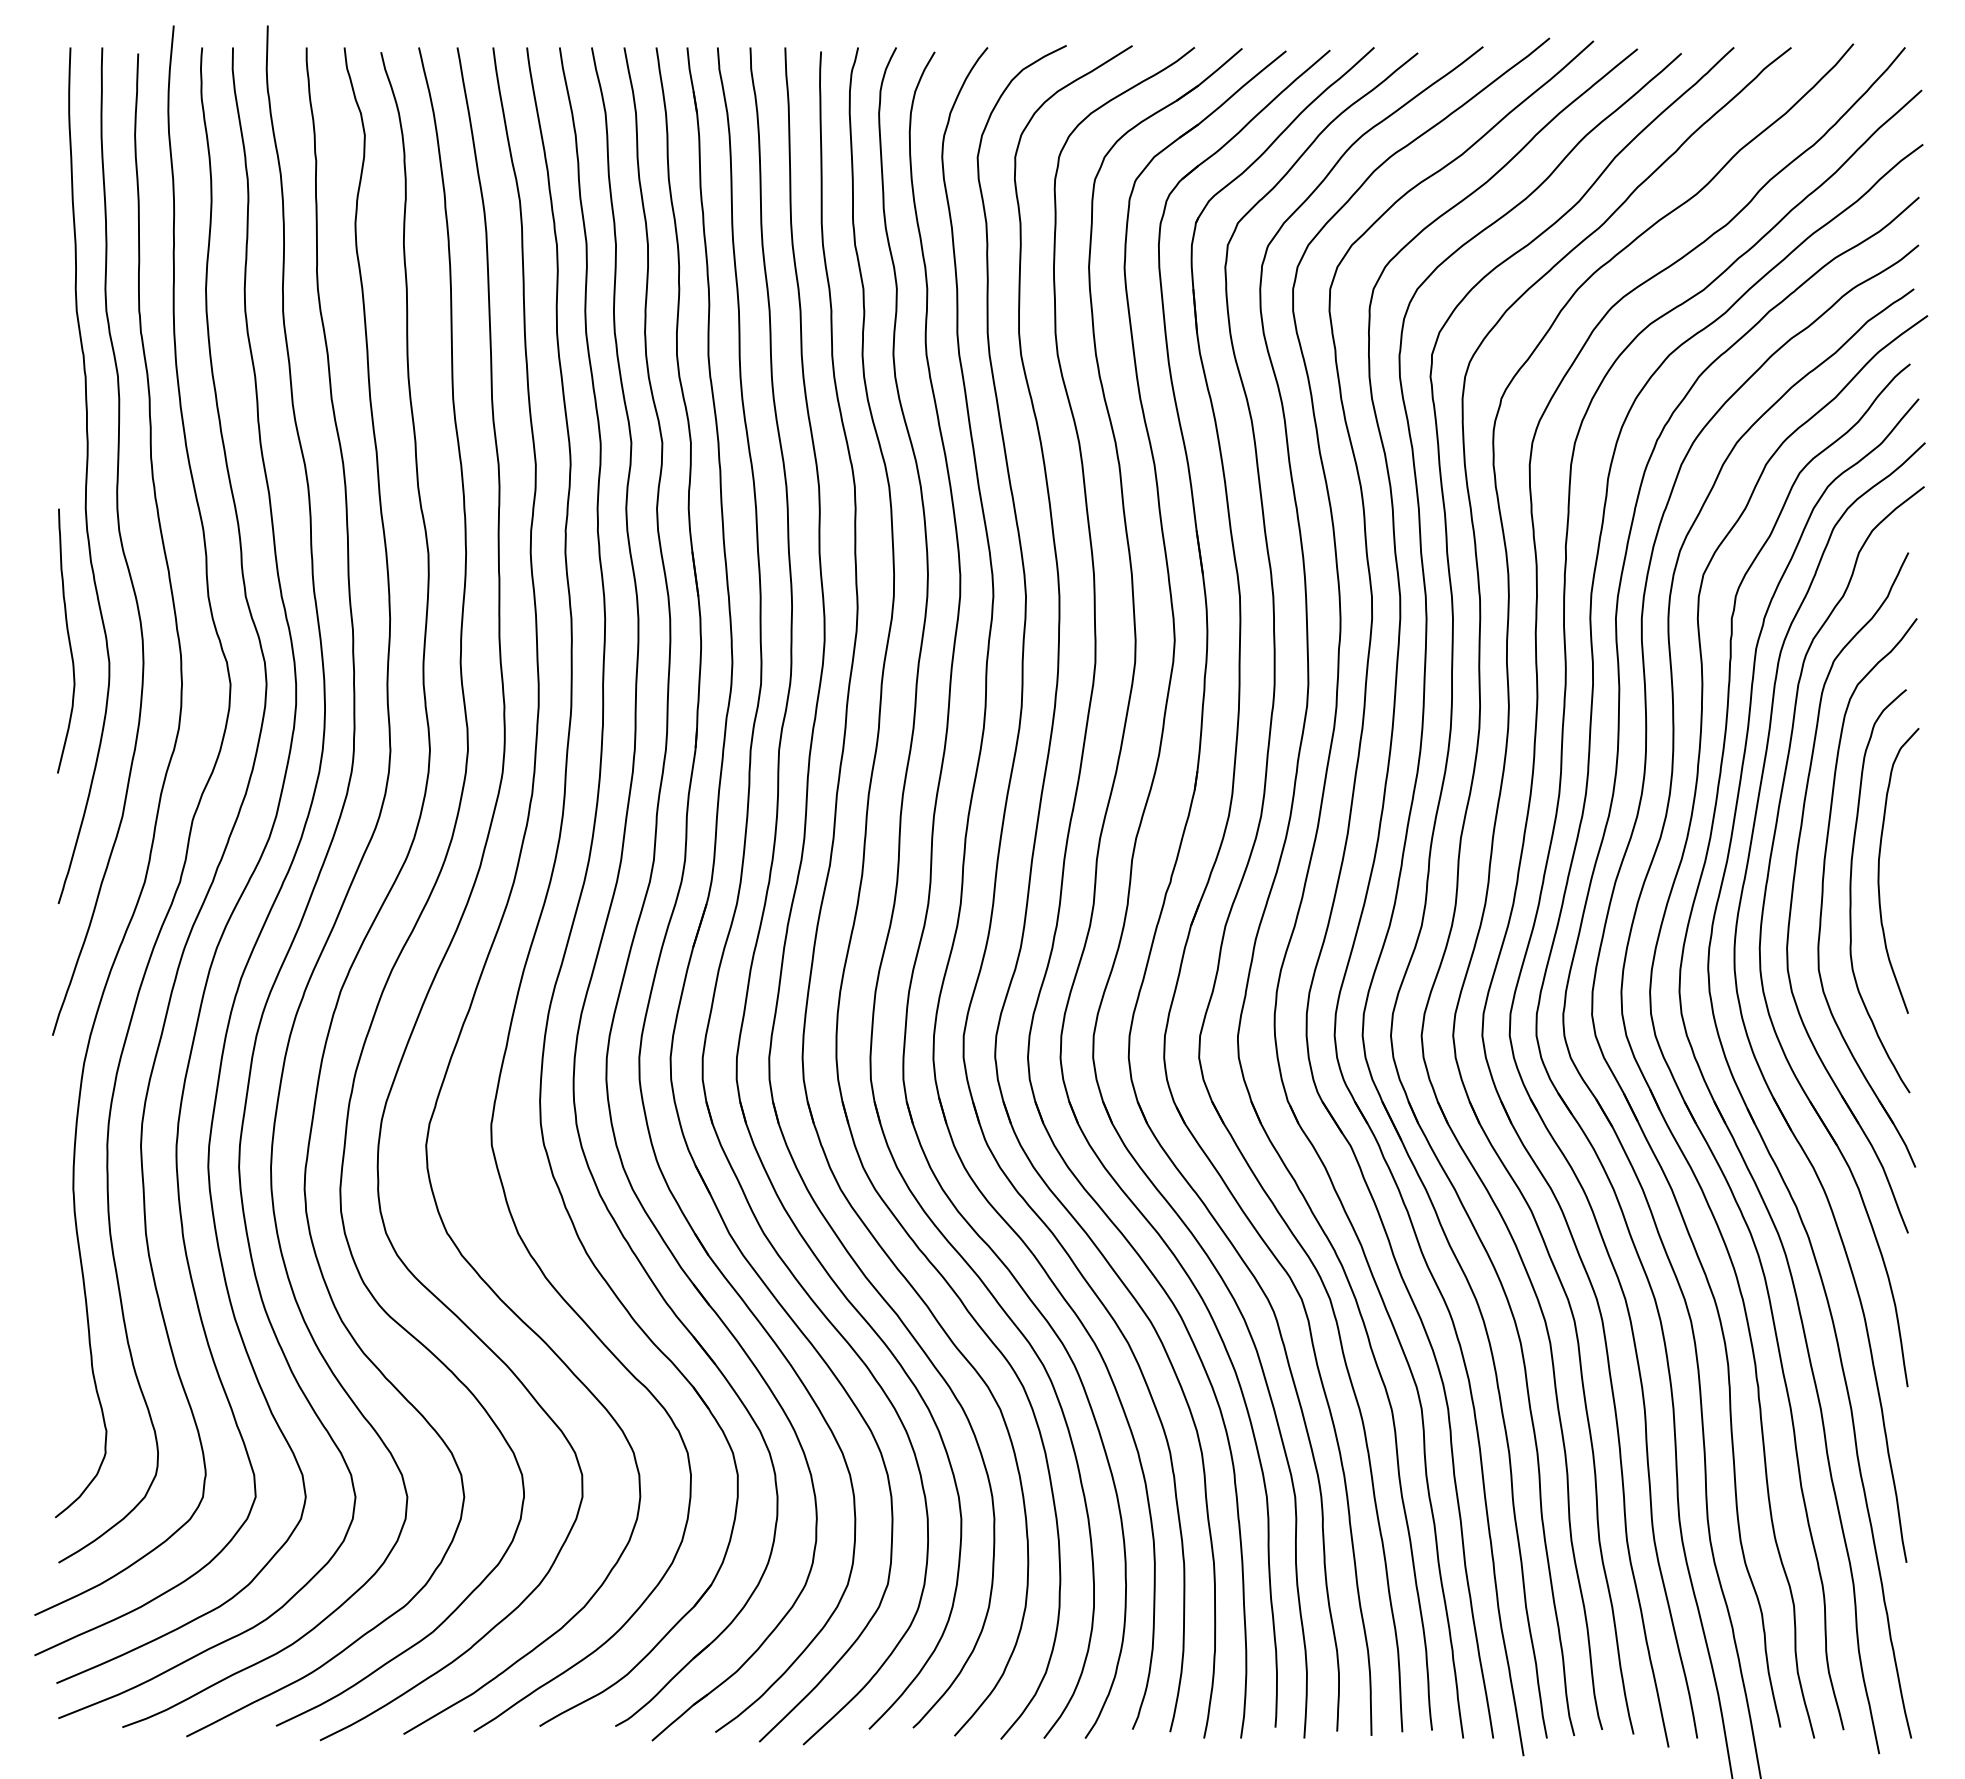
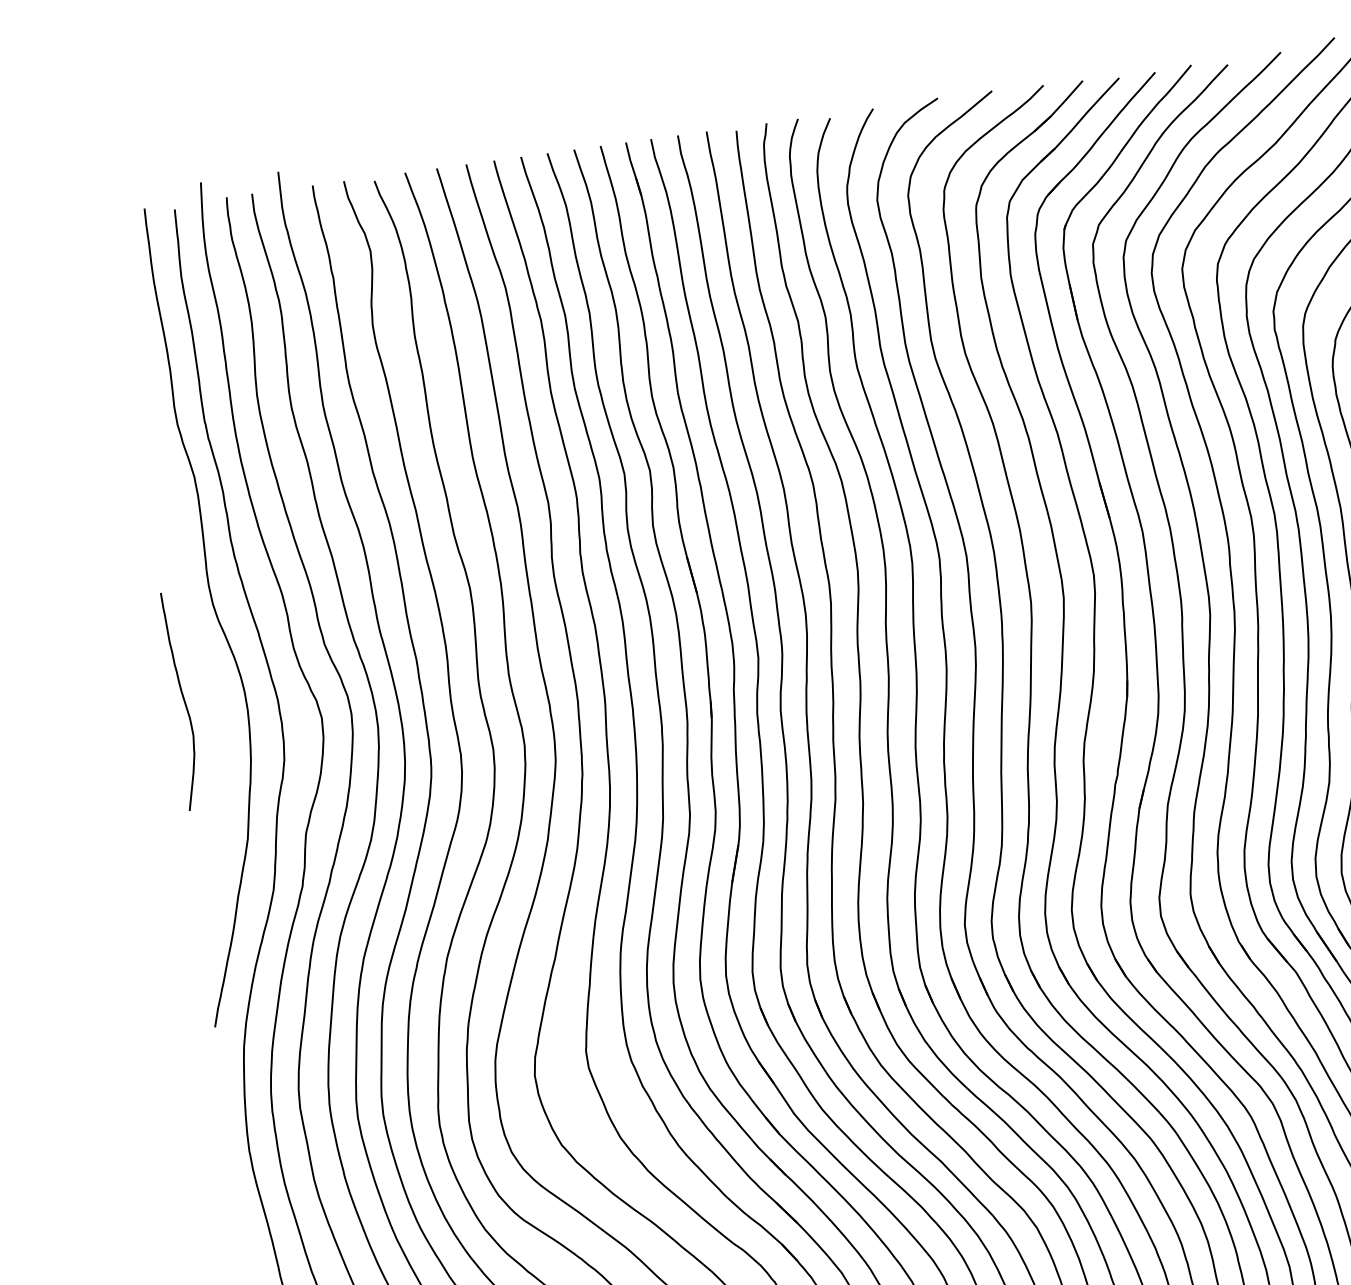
curve: (85, 475) -> (178, 562), removed

